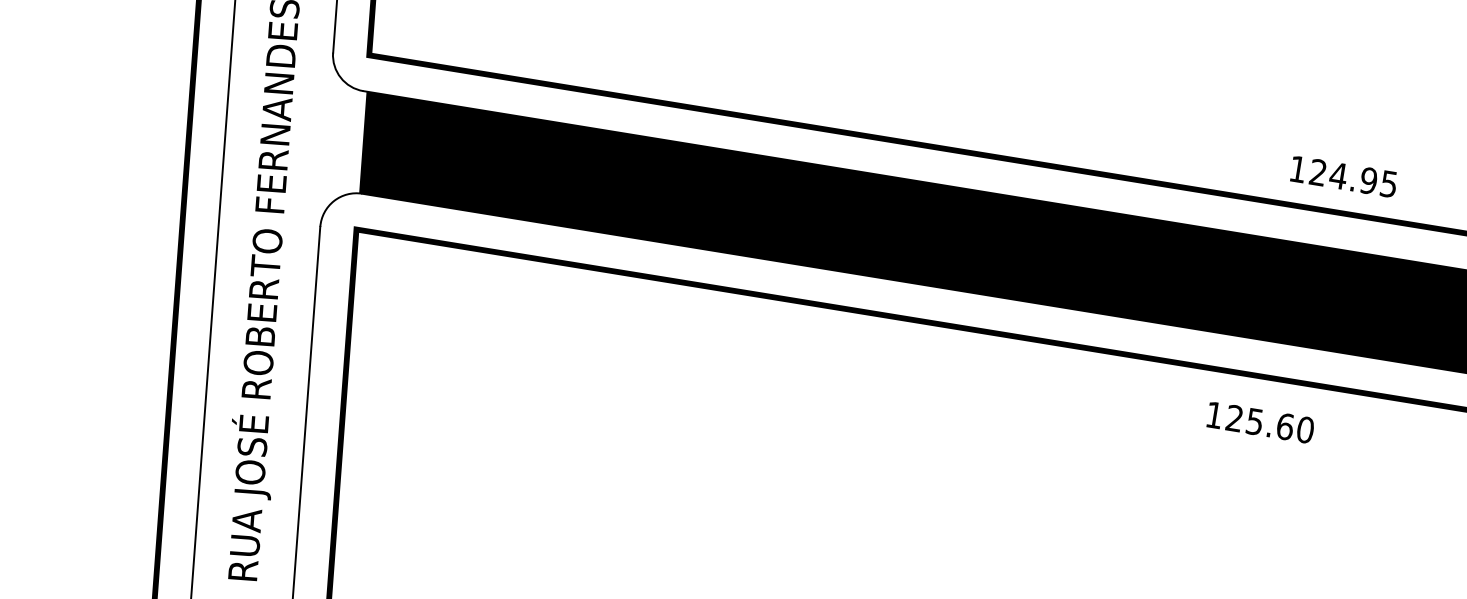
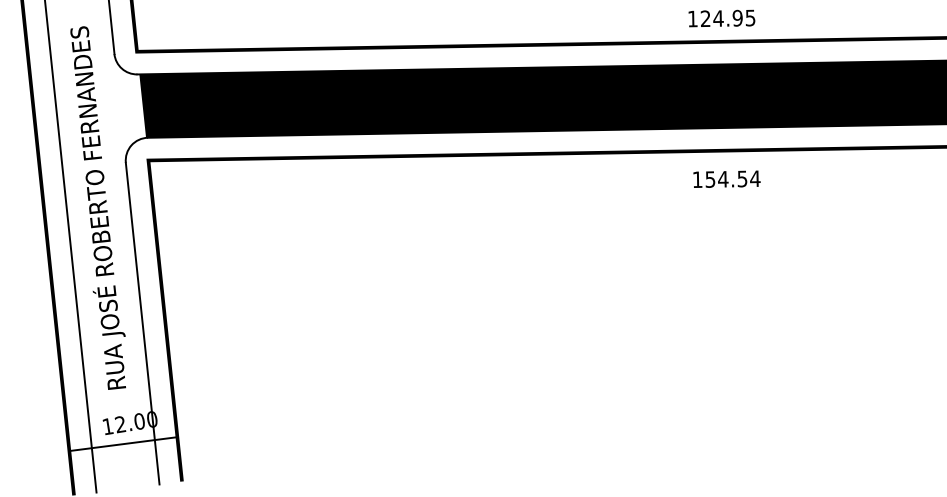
text: (1343, 176) -> (721, 18), moved
text: (1269, 423) -> (732, 178), 125.60 -> 154.54

